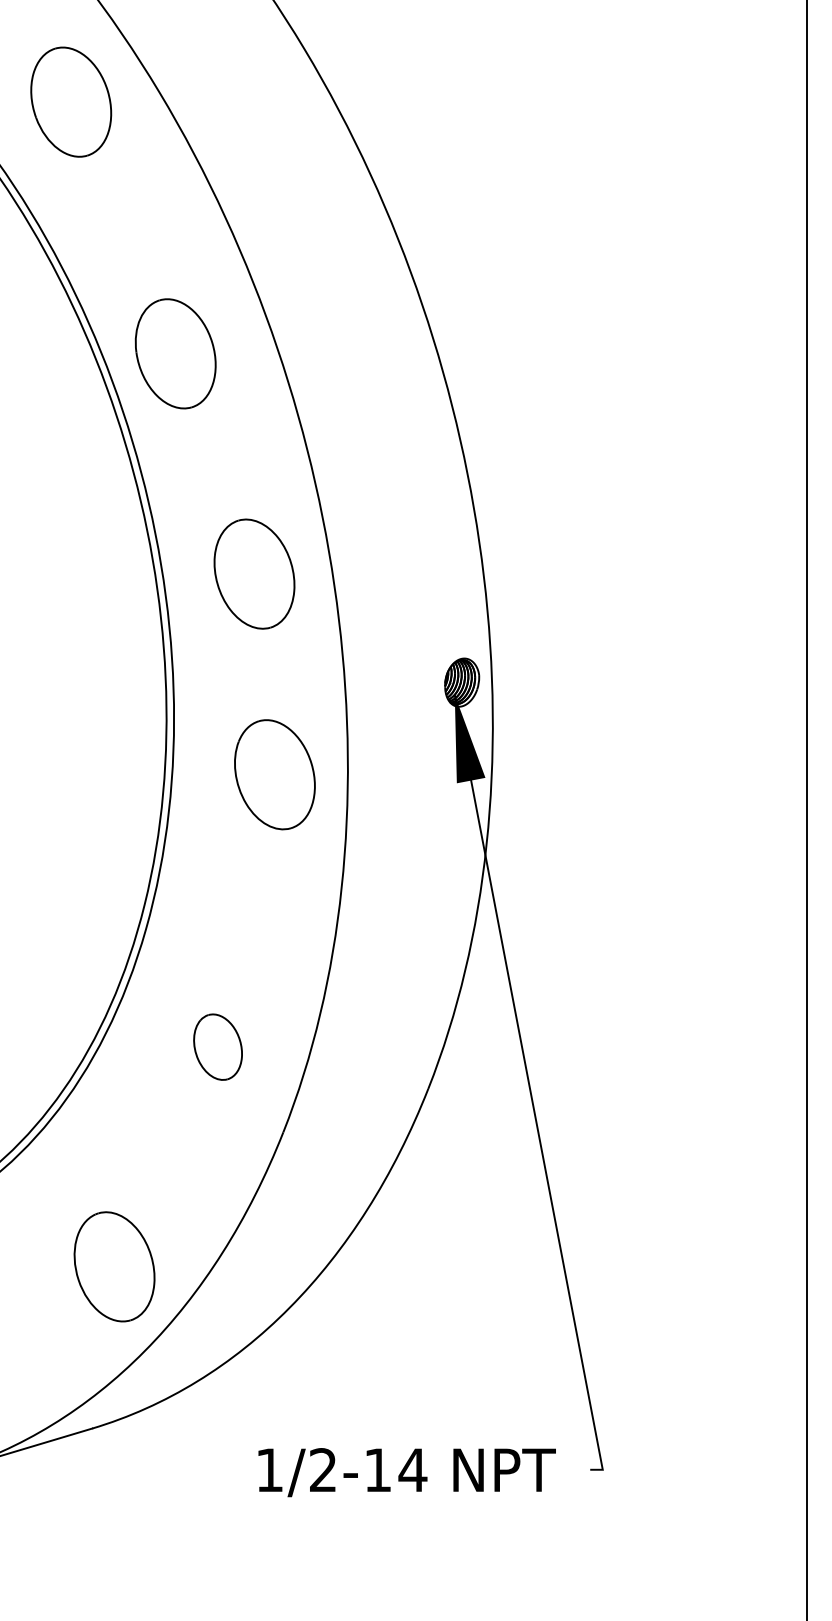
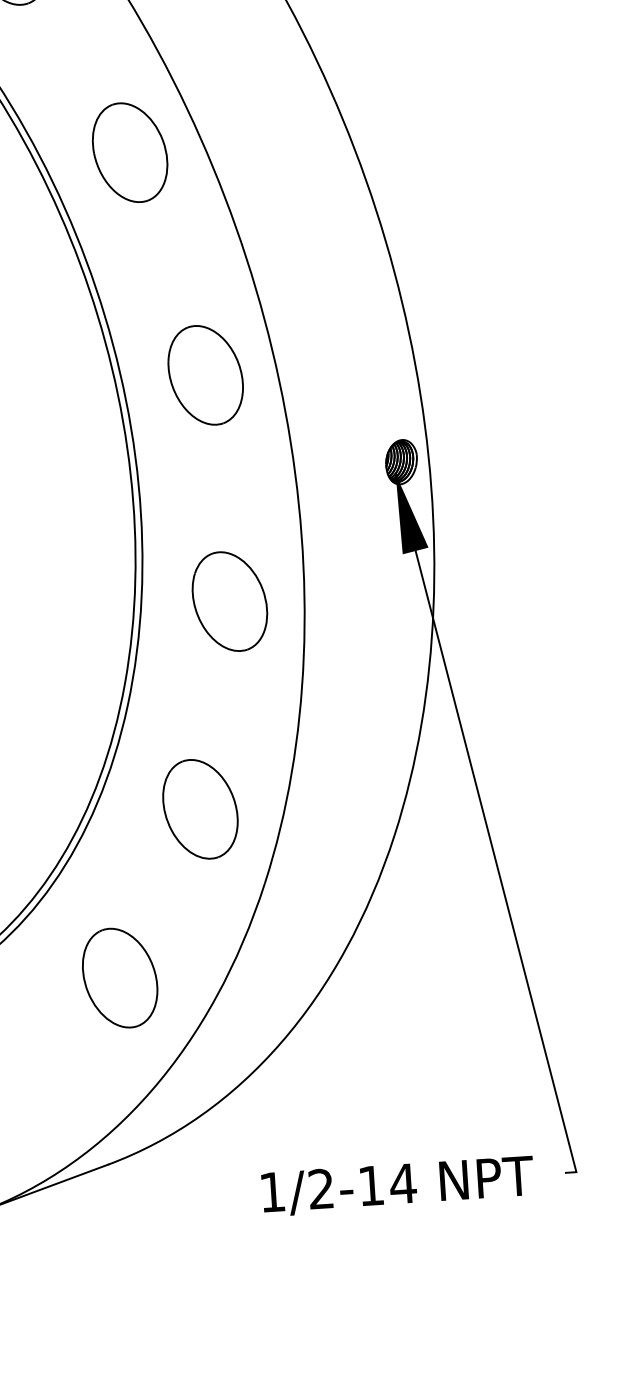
part: (175, 353) -> (129, 152), moved
part: (274, 774) -> (229, 601), moved
part: (217, 1046) -> (199, 808), size x1.67
part: (114, 1266) -> (120, 977), moved

